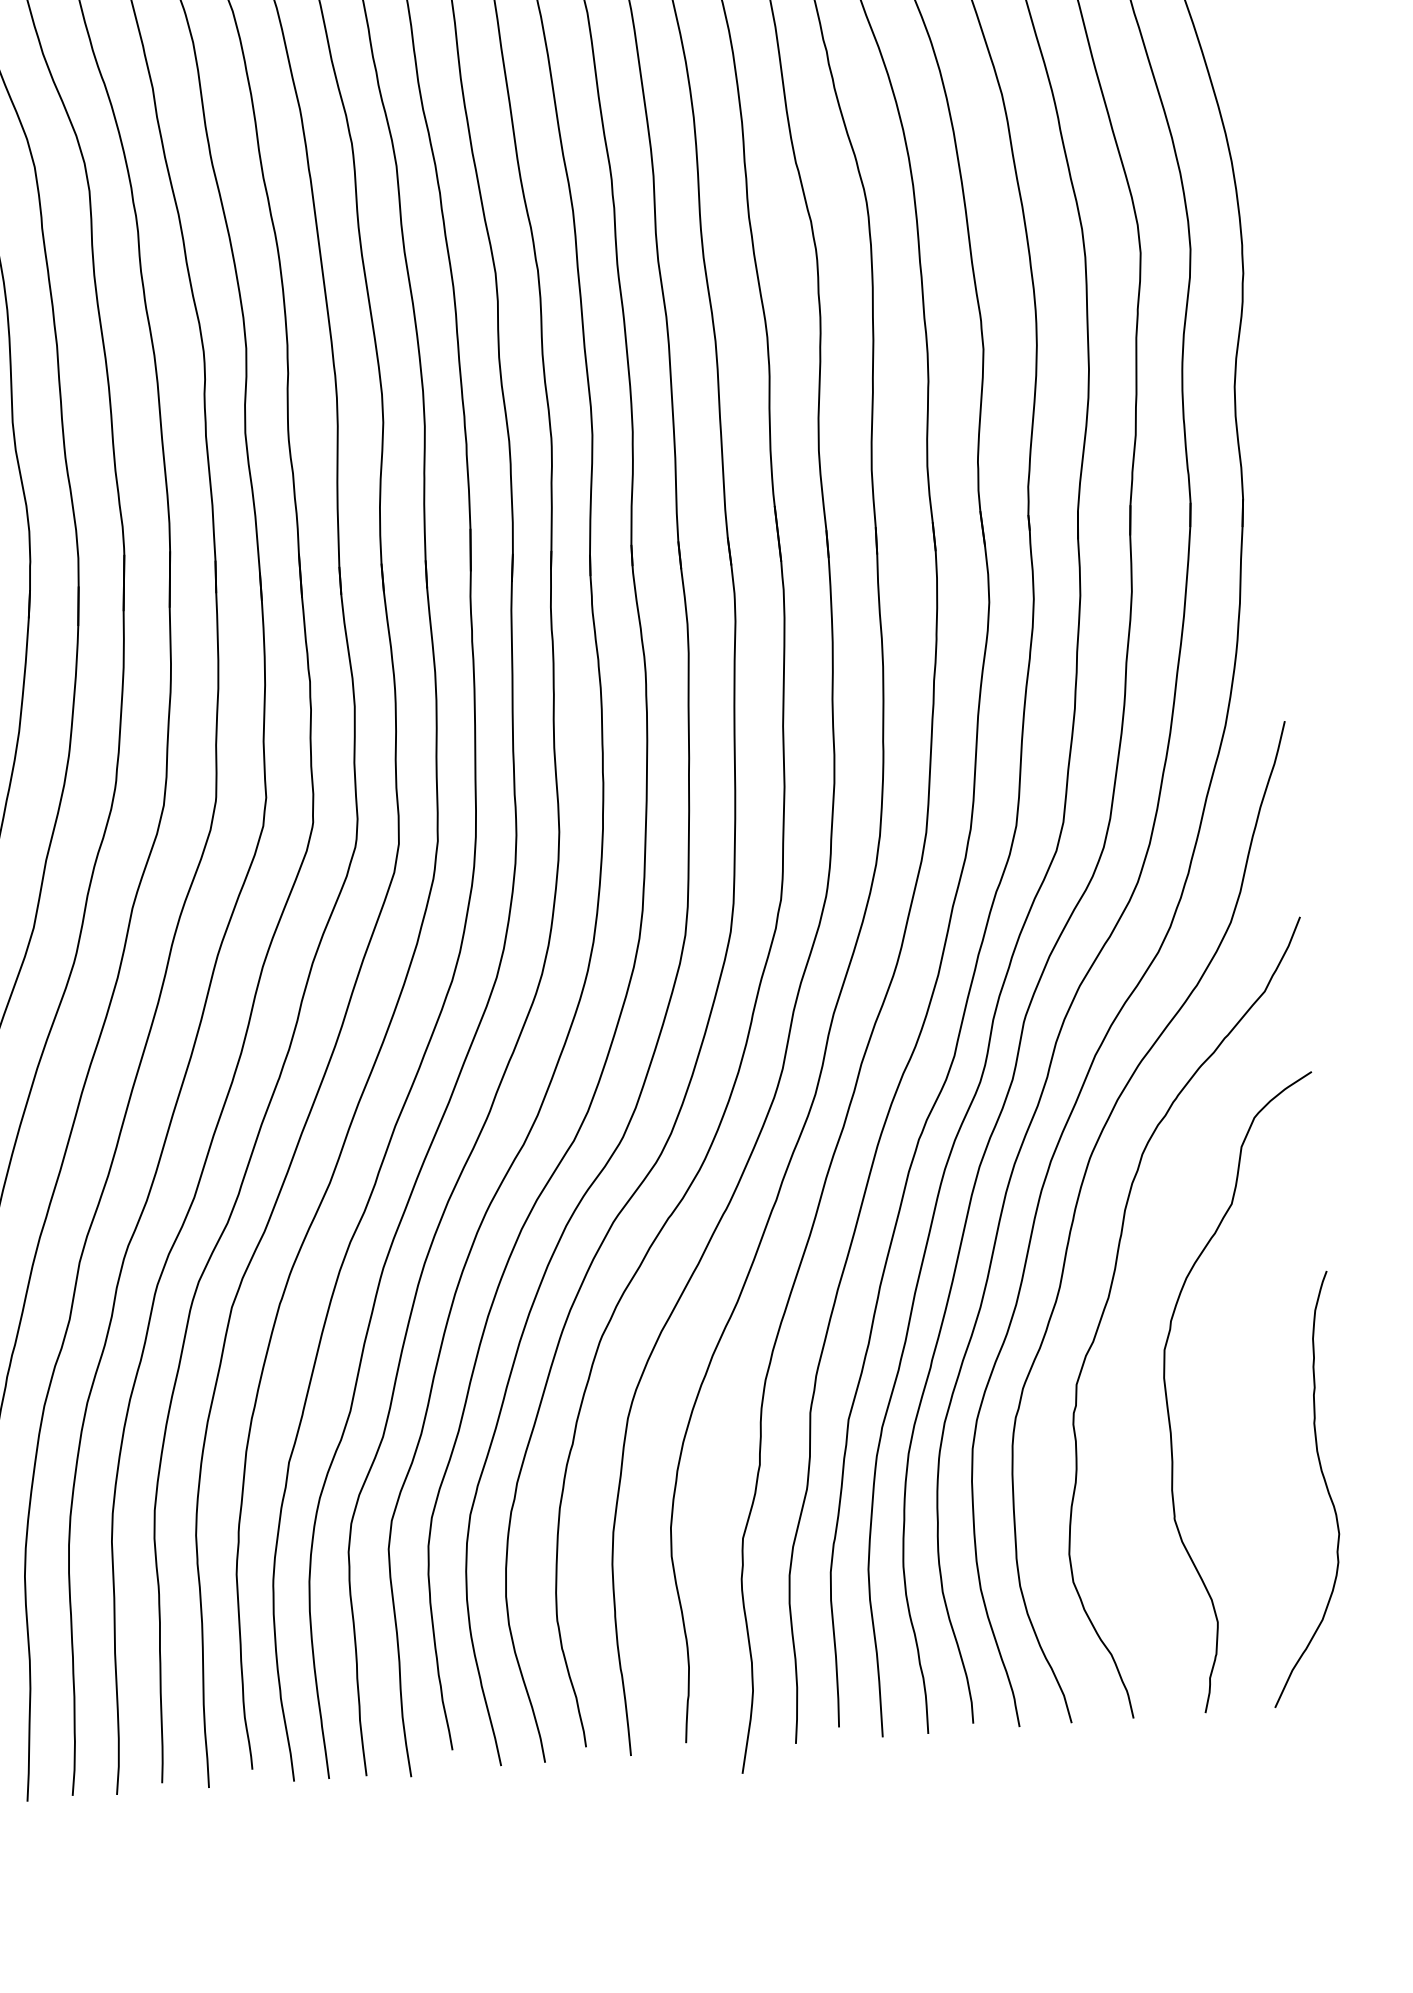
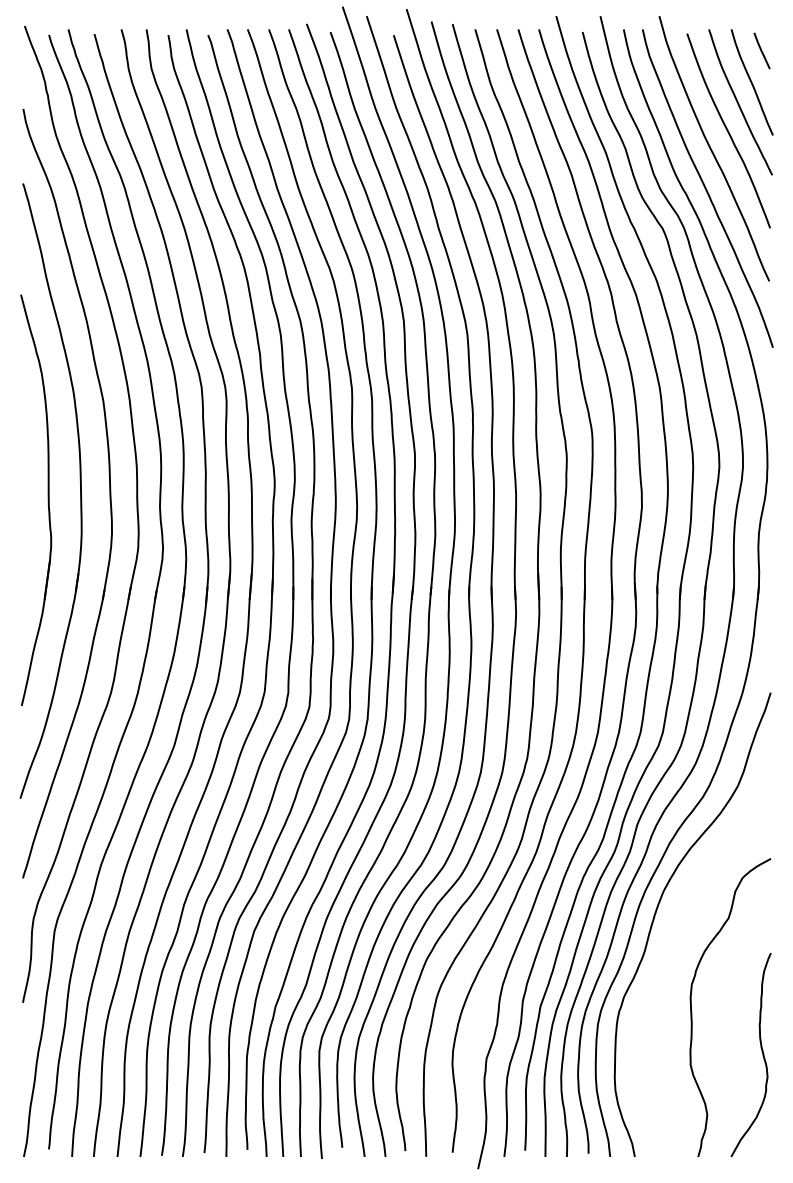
curve: (1111, 1298) -> (668, 958), removed

